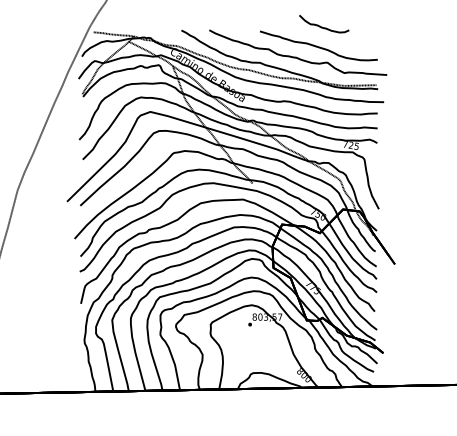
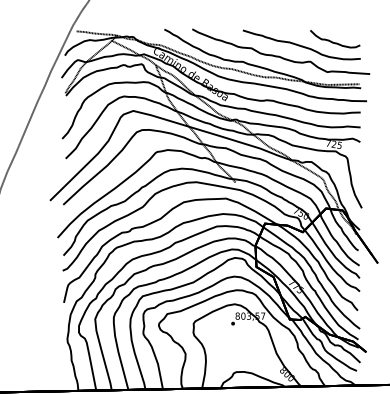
part: (324, 24) -> (335, 39), moved

